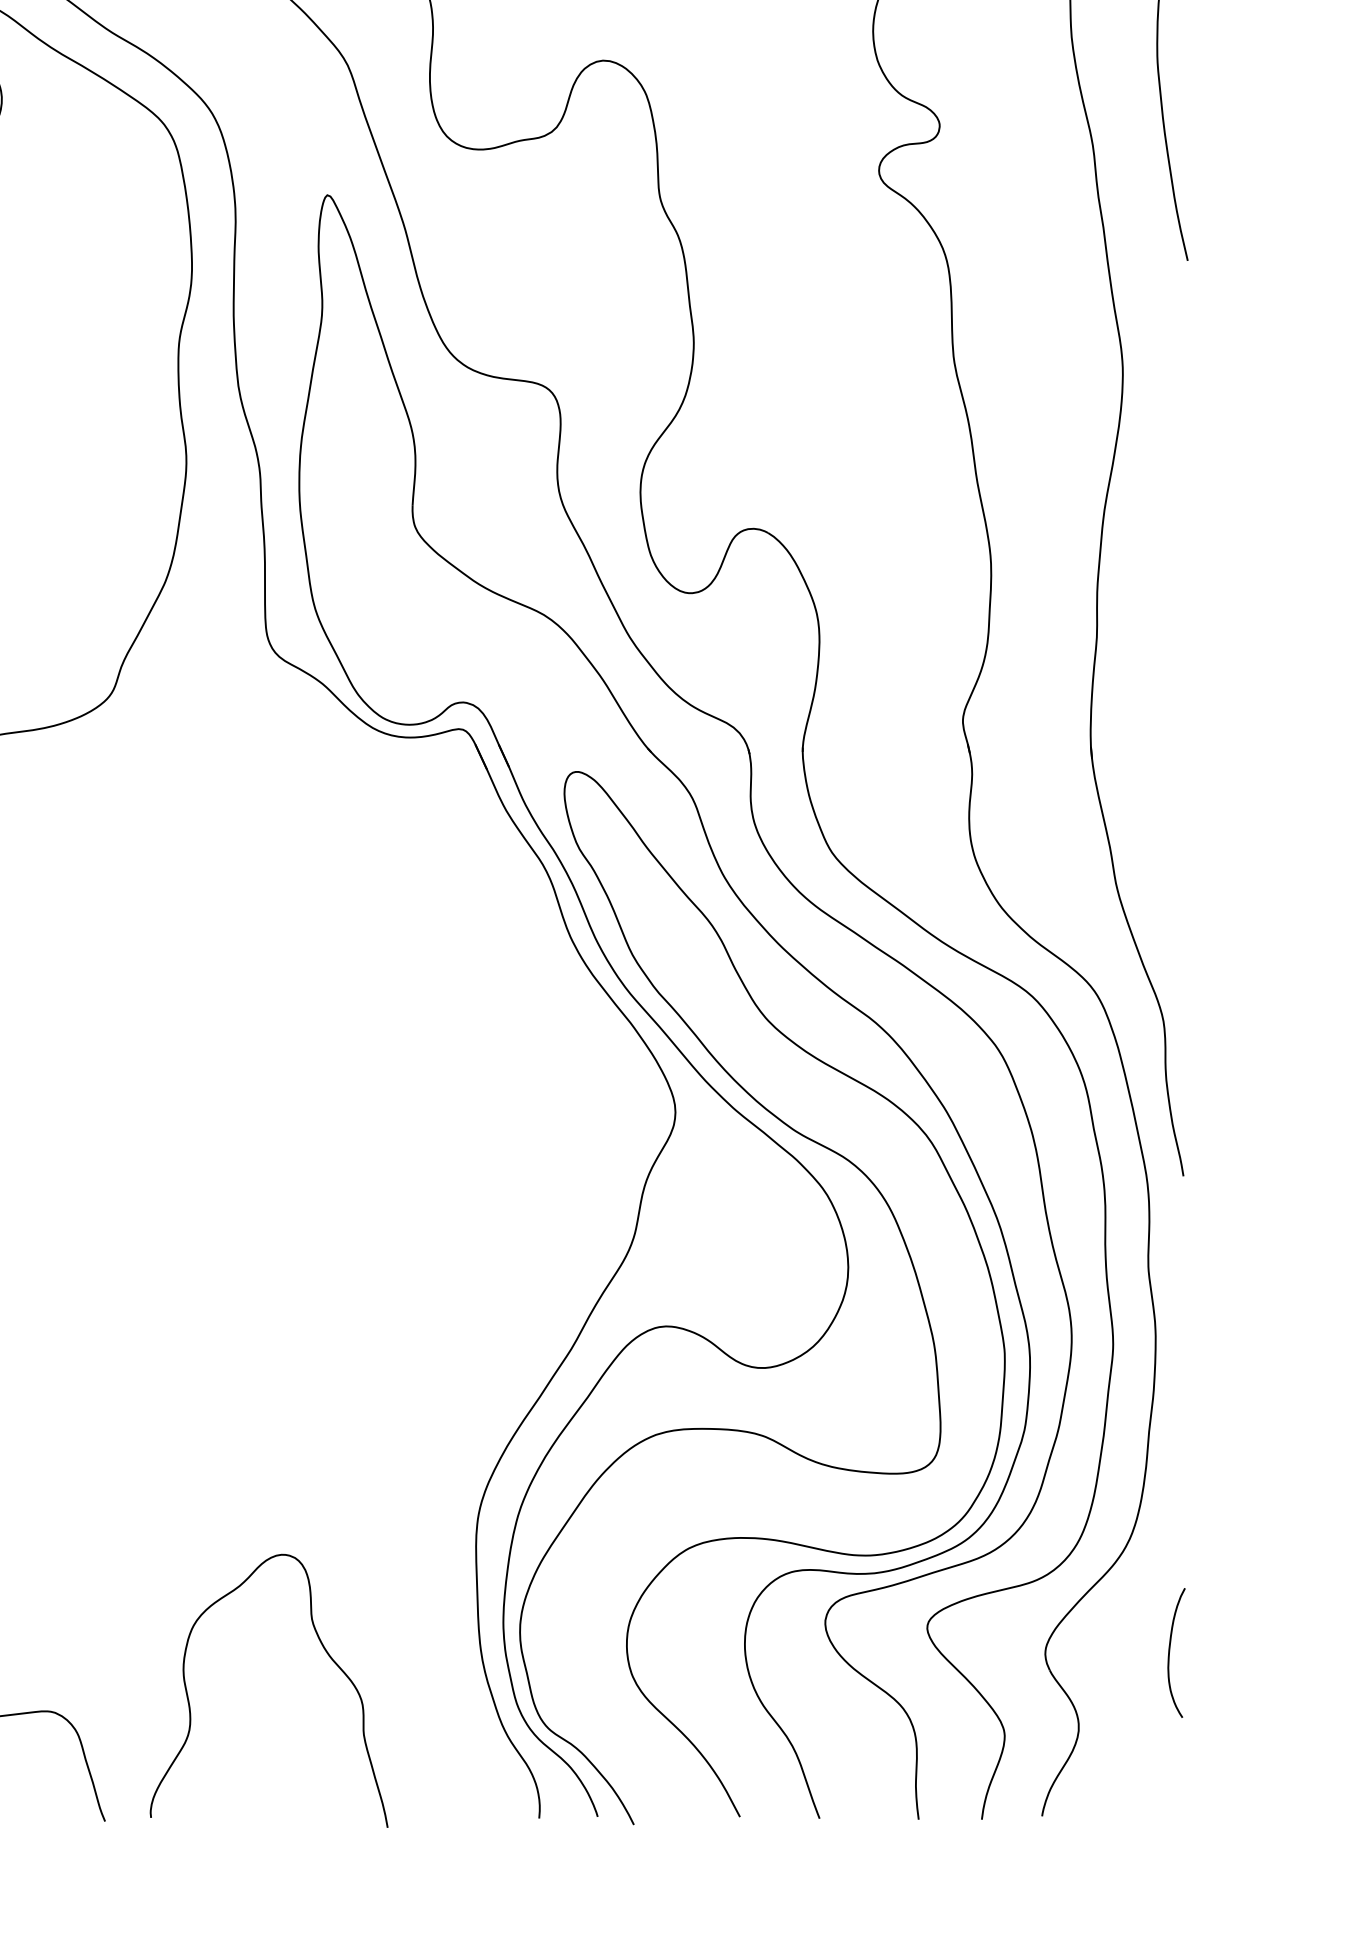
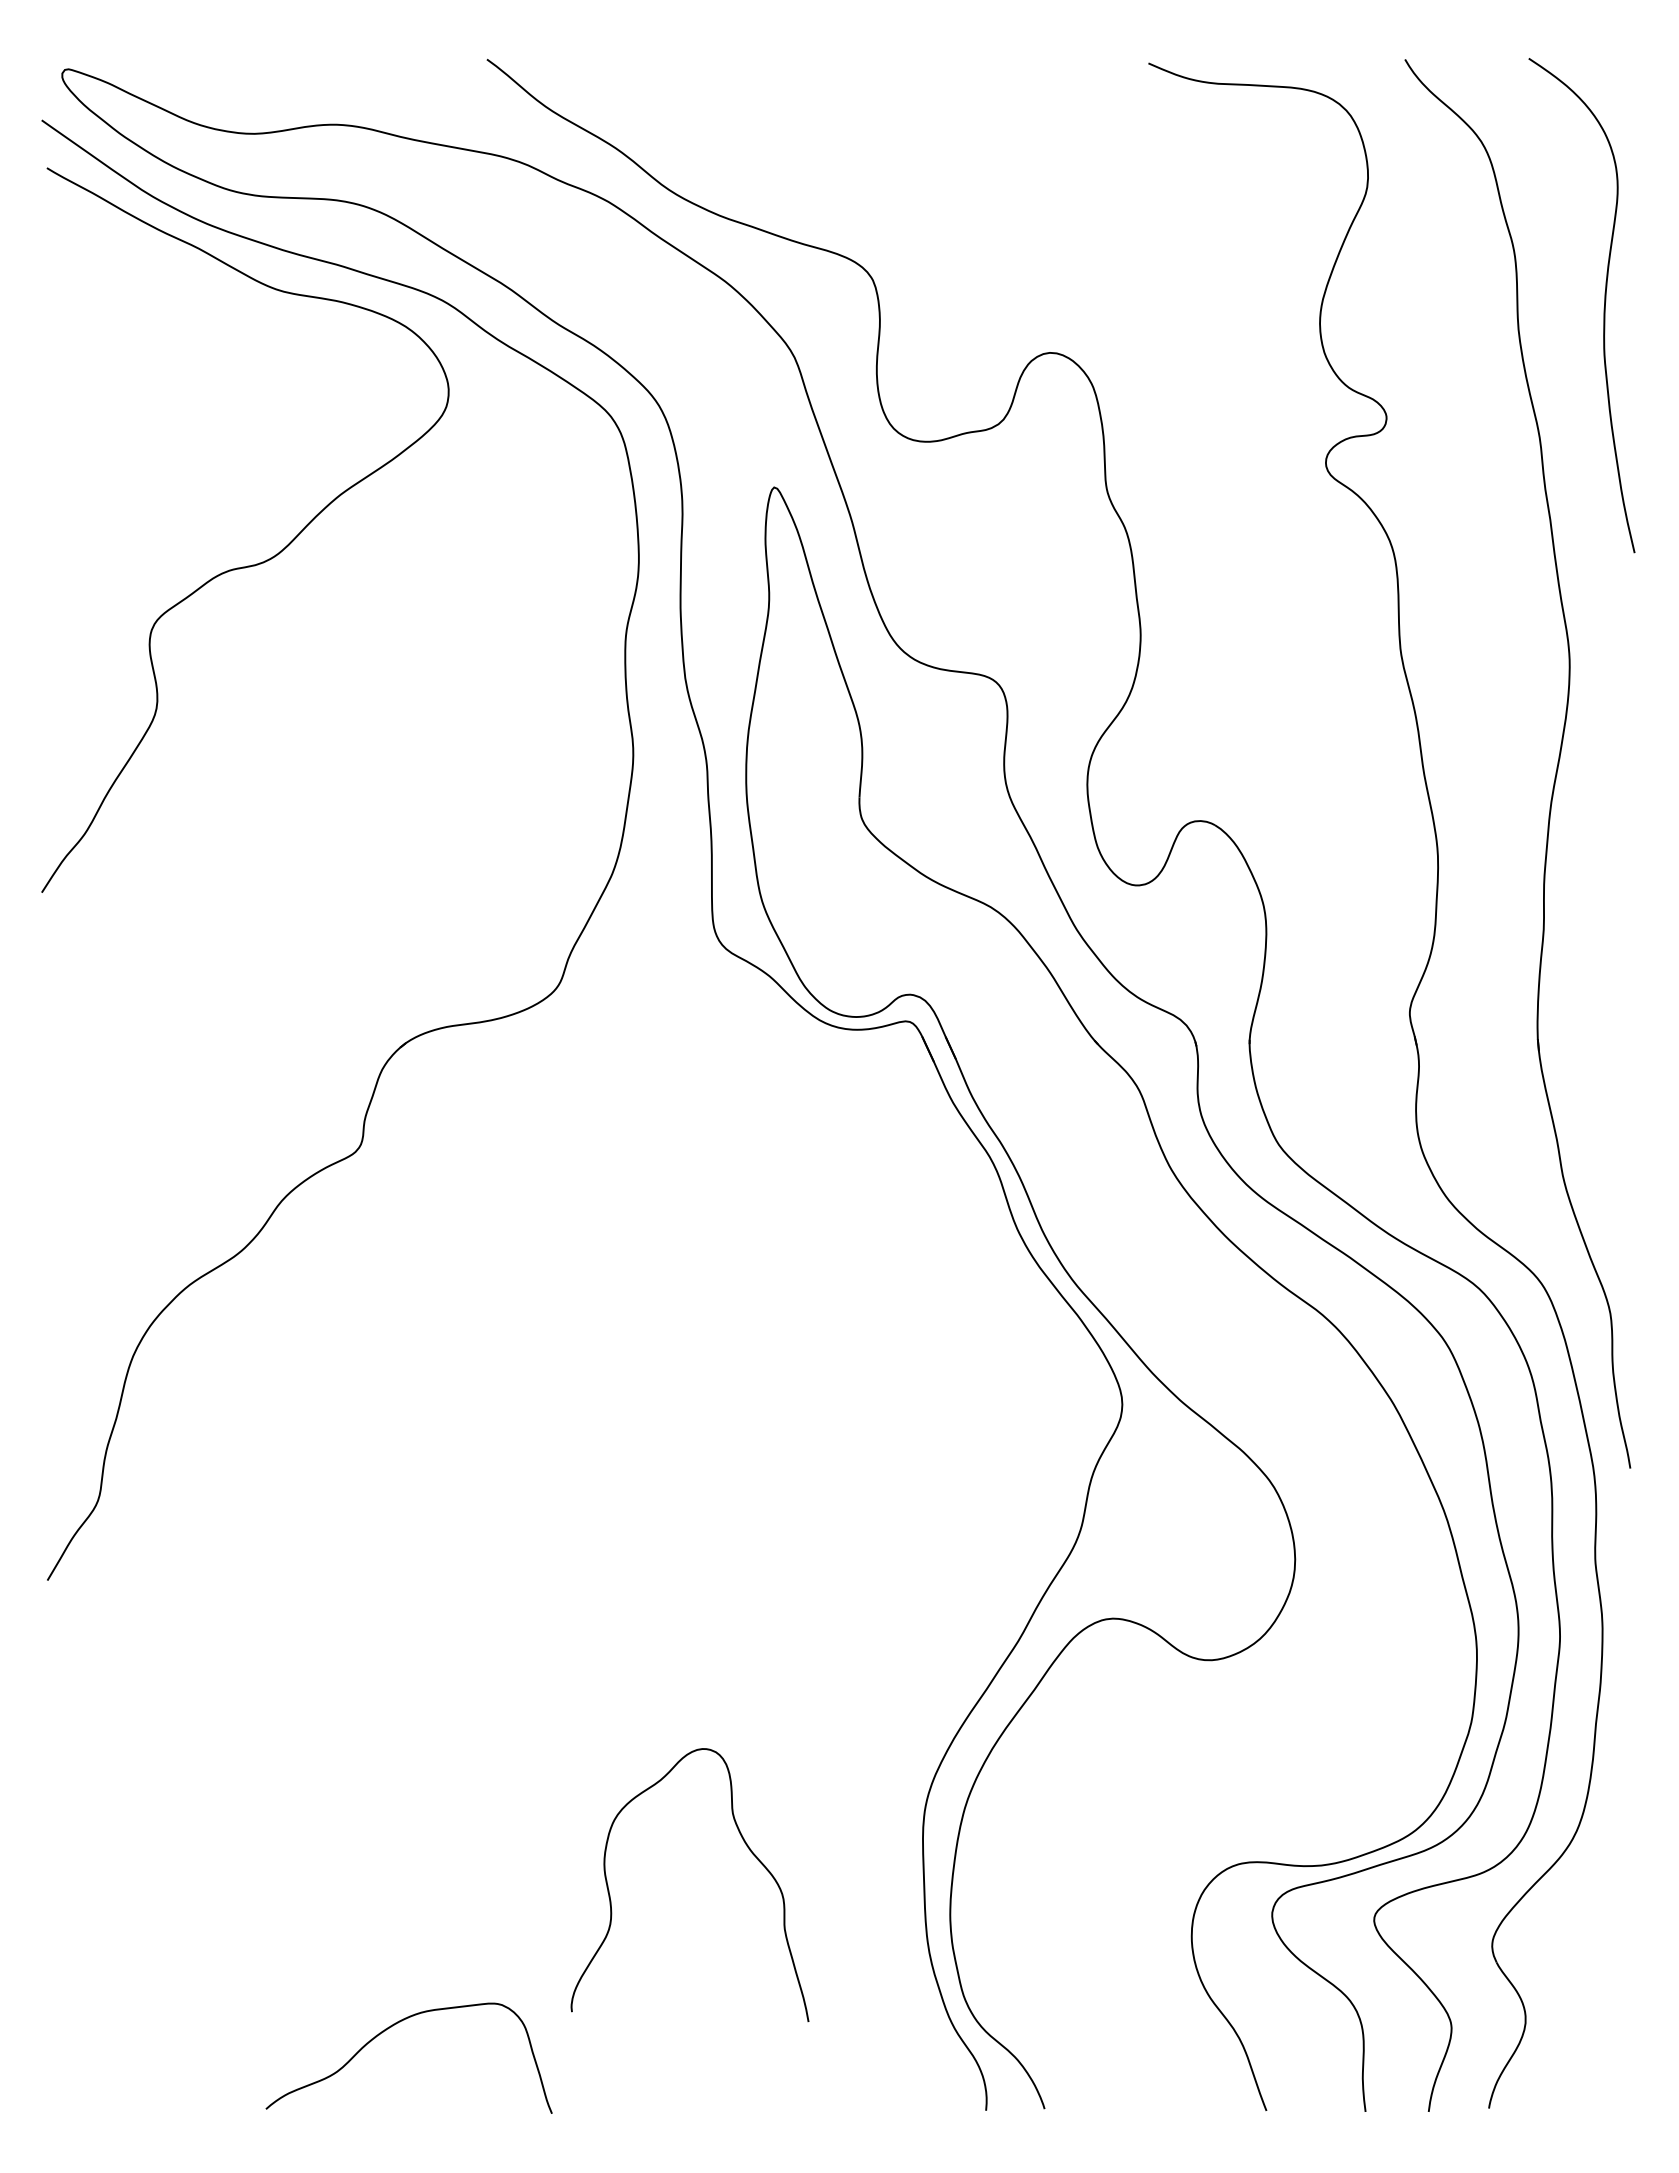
curve: (744, 1430) -> (1191, 1722), removed
curve: (1170, 1650) -> (1617, 1942), removed
curve: (325, 1652) -> (746, 1846), moved

